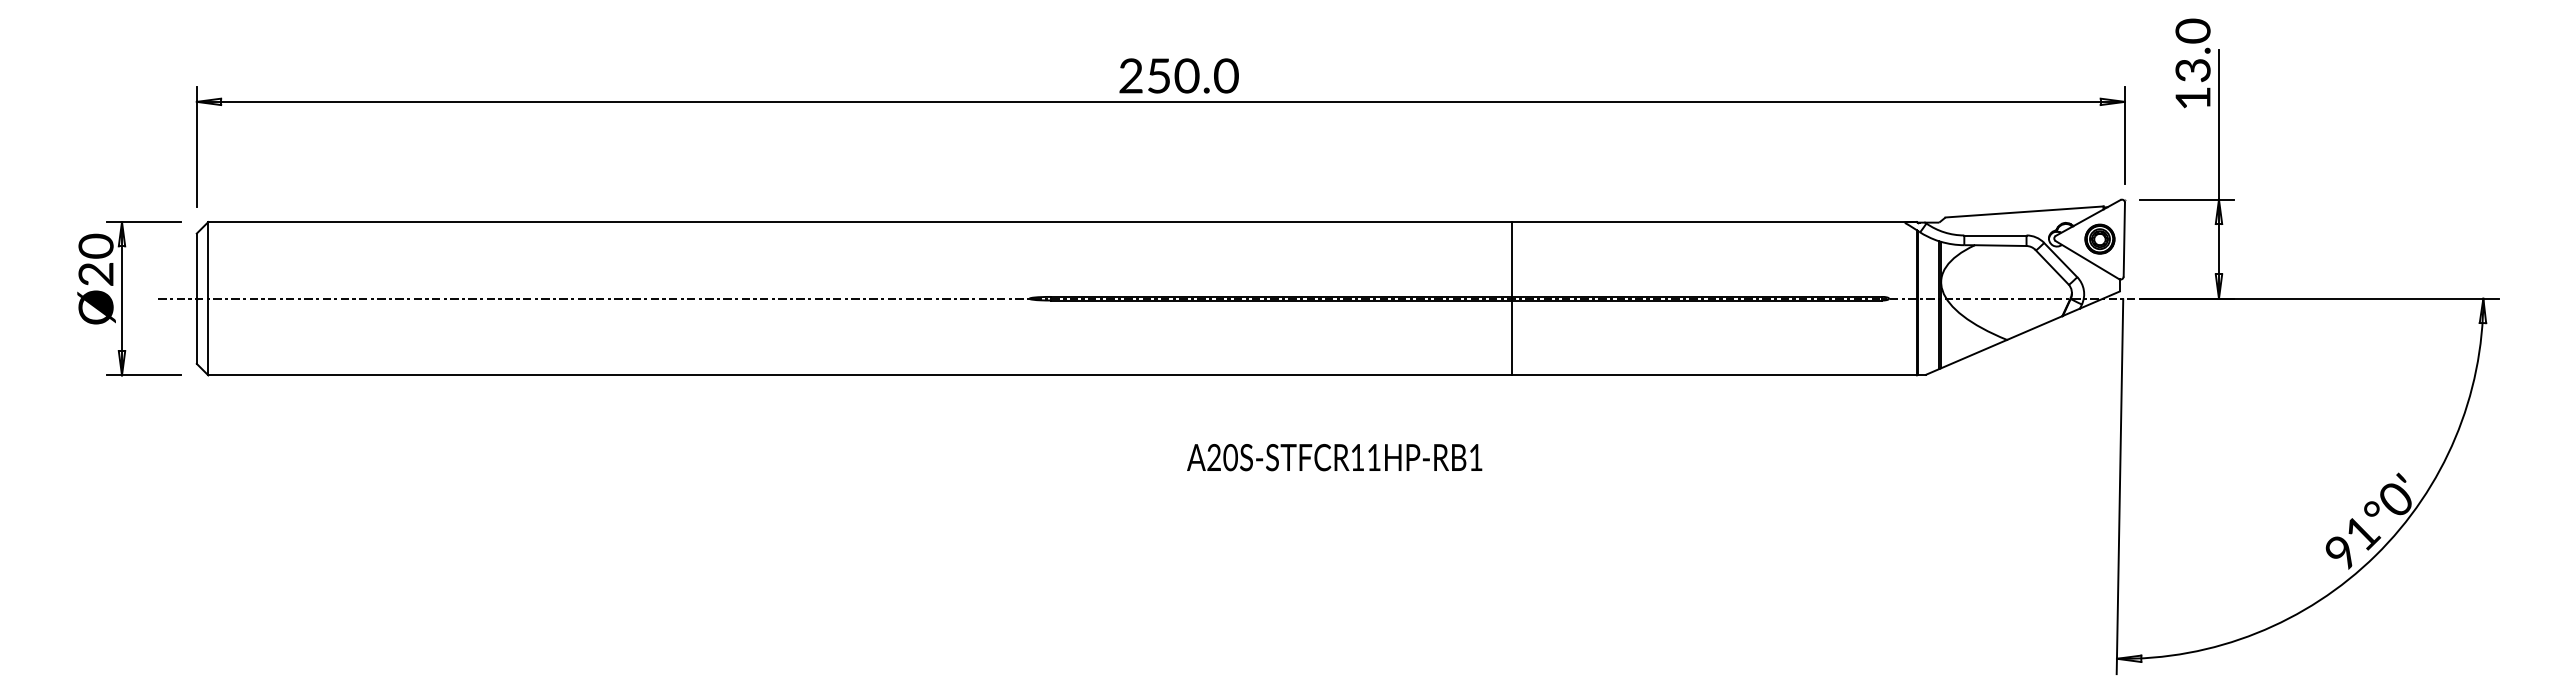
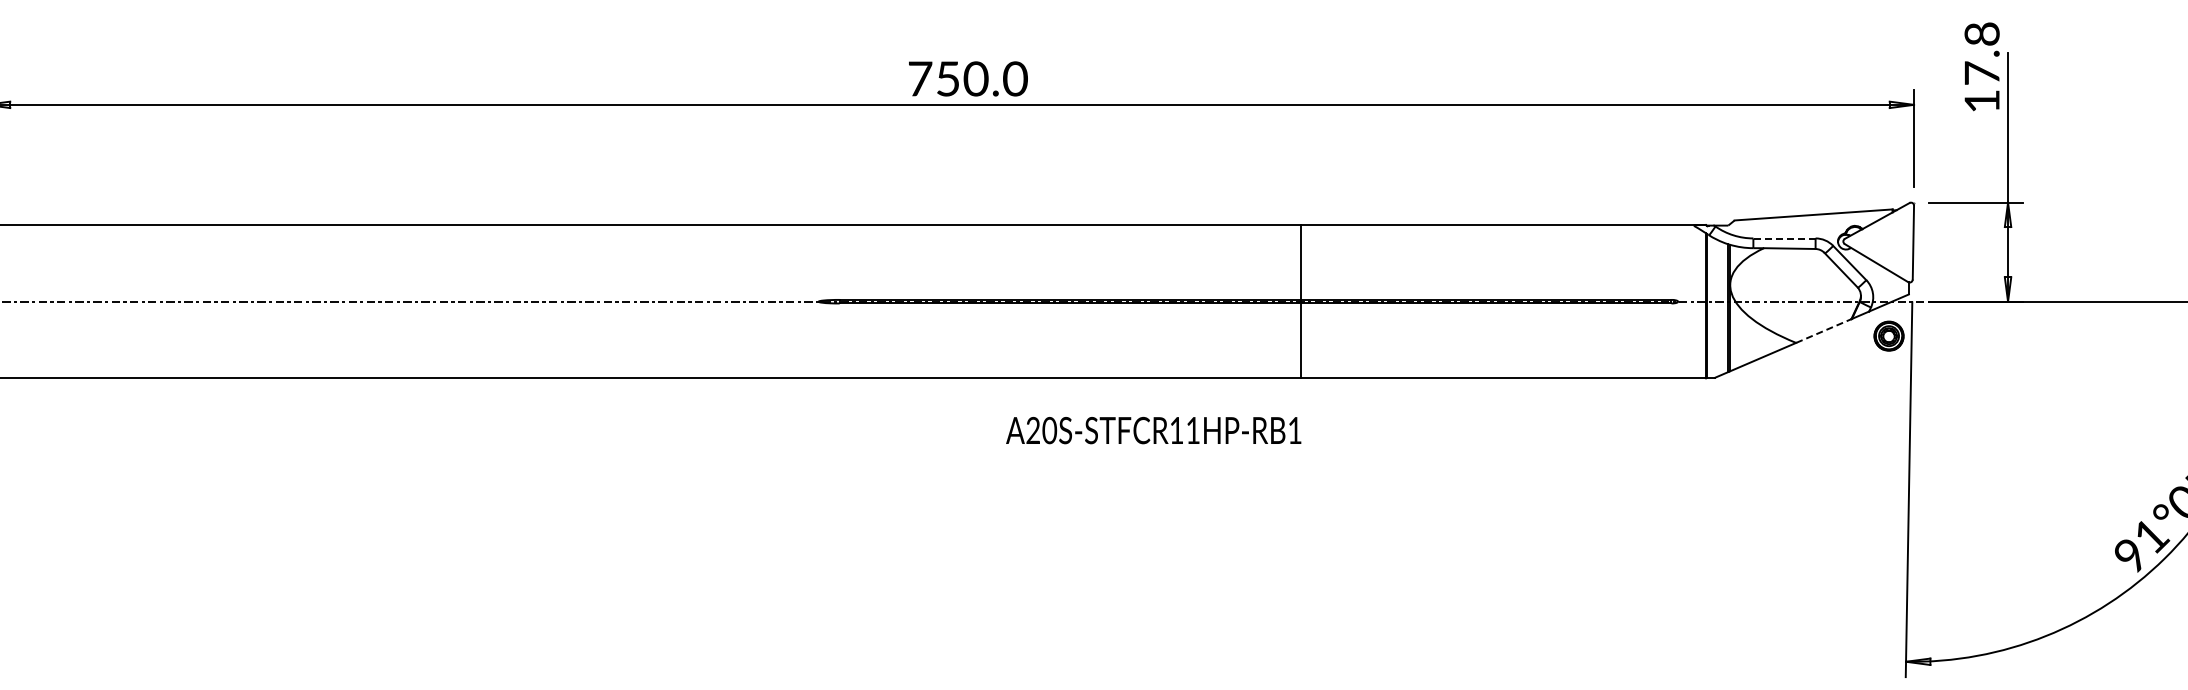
text: (2192, 50) -> (1981, 53), 13.0 -> 17.8
text: (1131, 75) -> (920, 78), 250.0 -> 750.0
line: (1994, 235) -> (1783, 238), solid -> dashed
part: (2099, 238) -> (1888, 335), moved
line: (2035, 327) -> (1824, 330), solid -> dashed
text: (1334, 457) -> (1153, 430), moved

